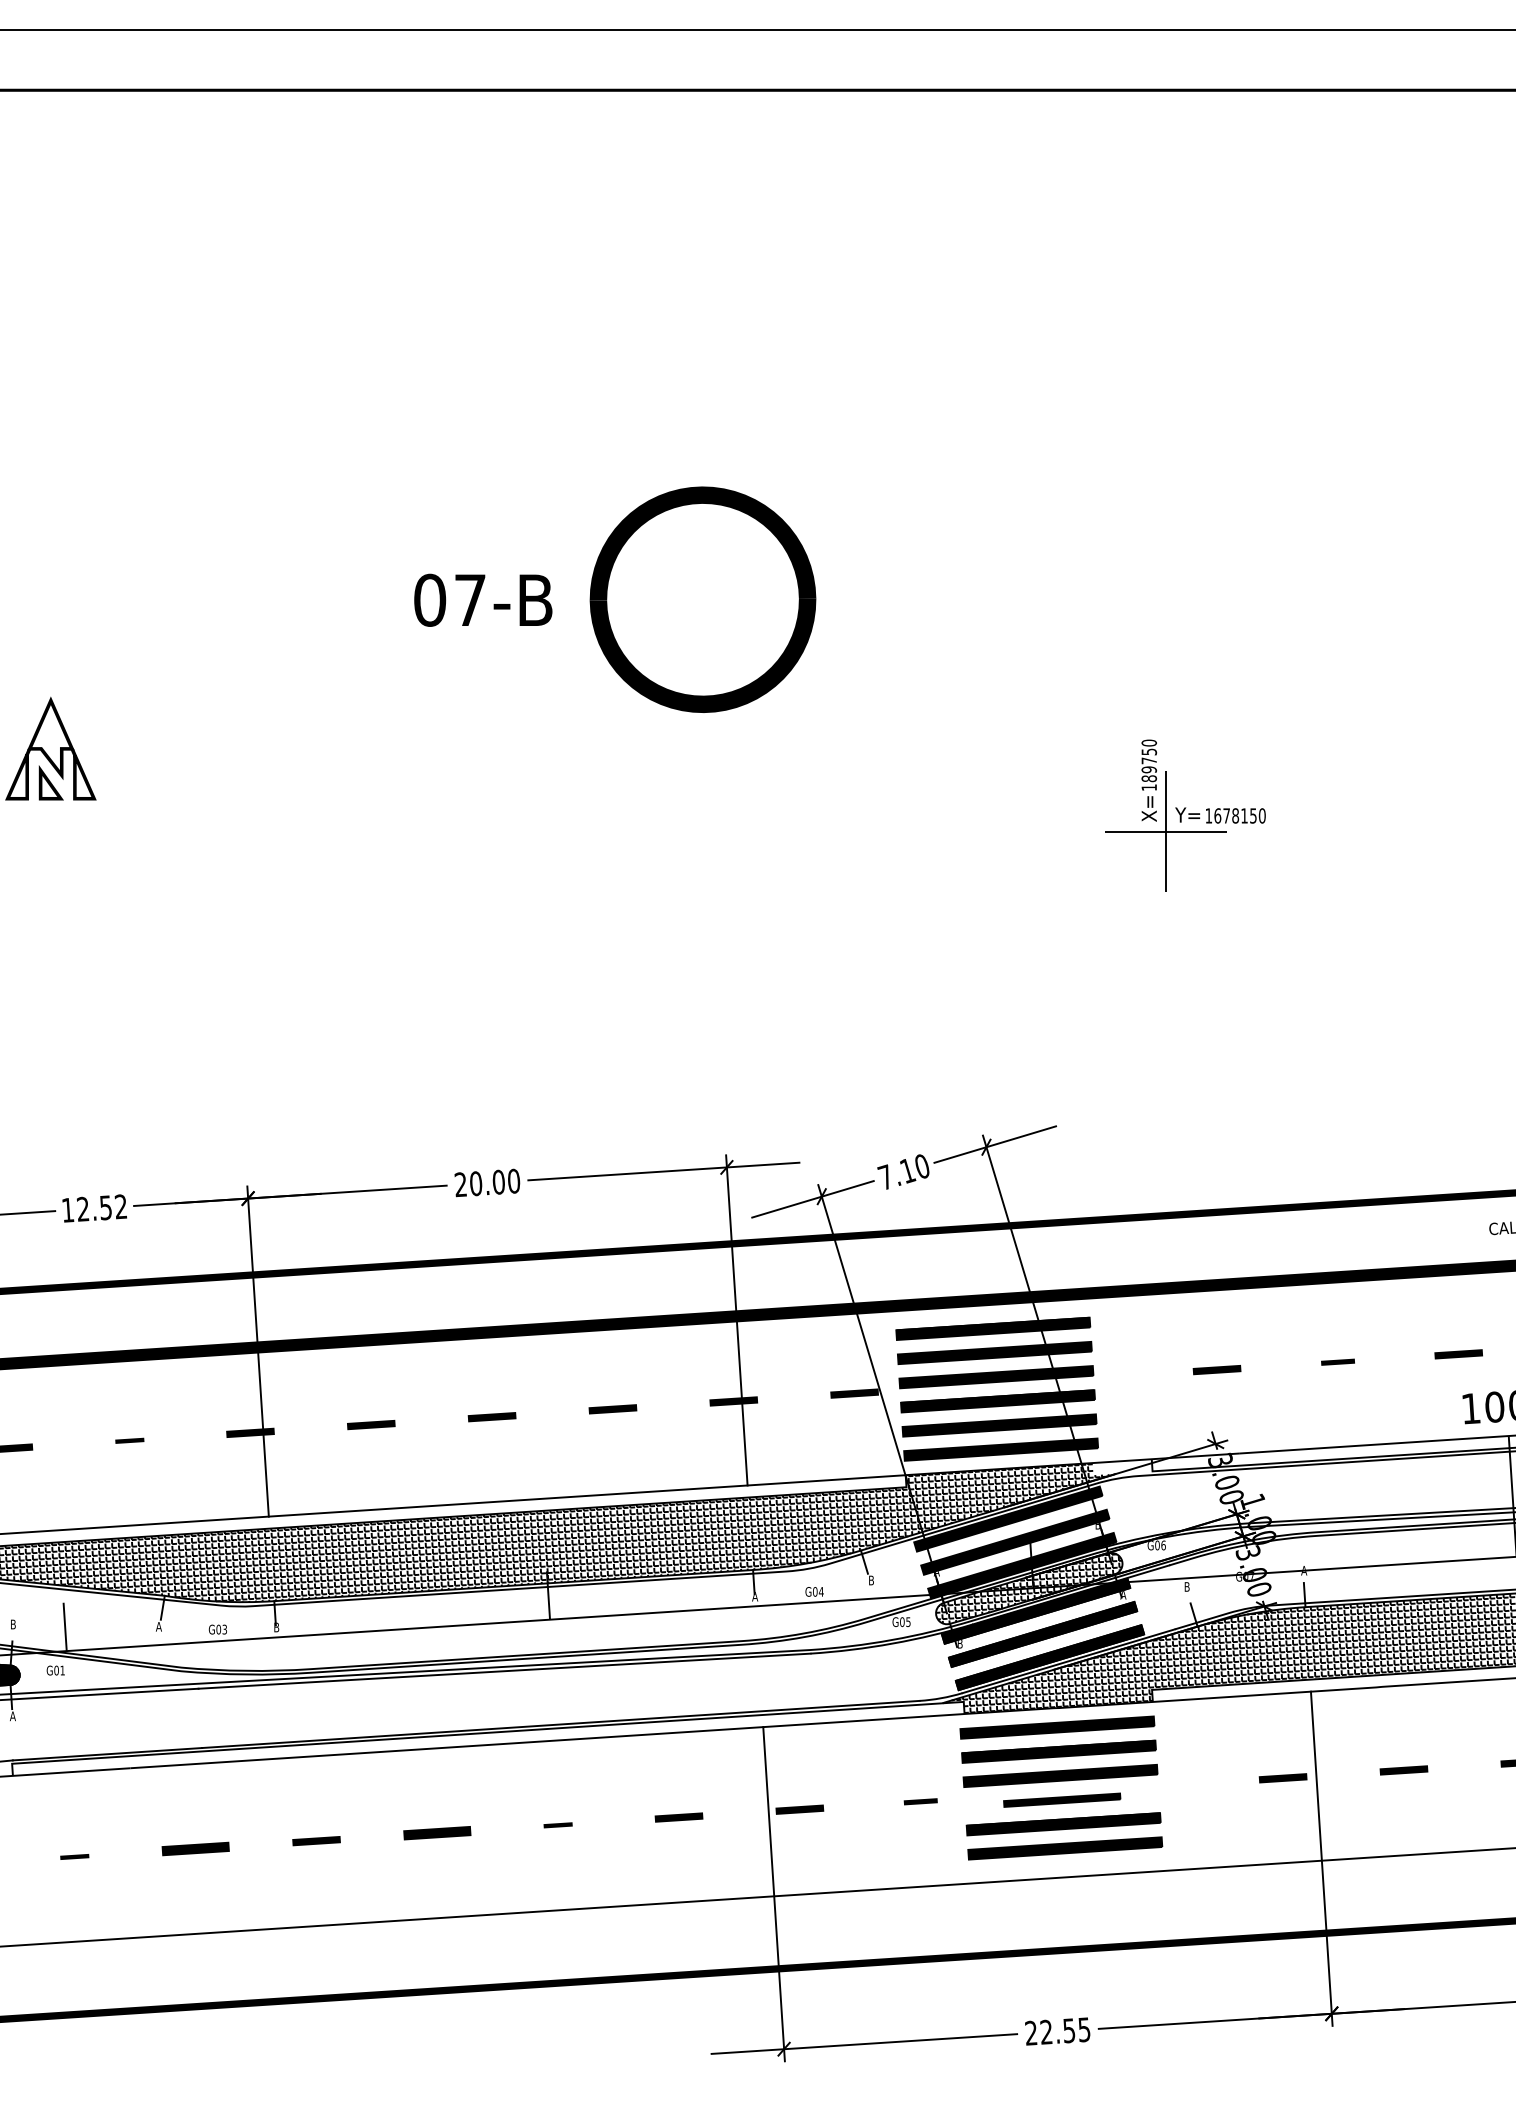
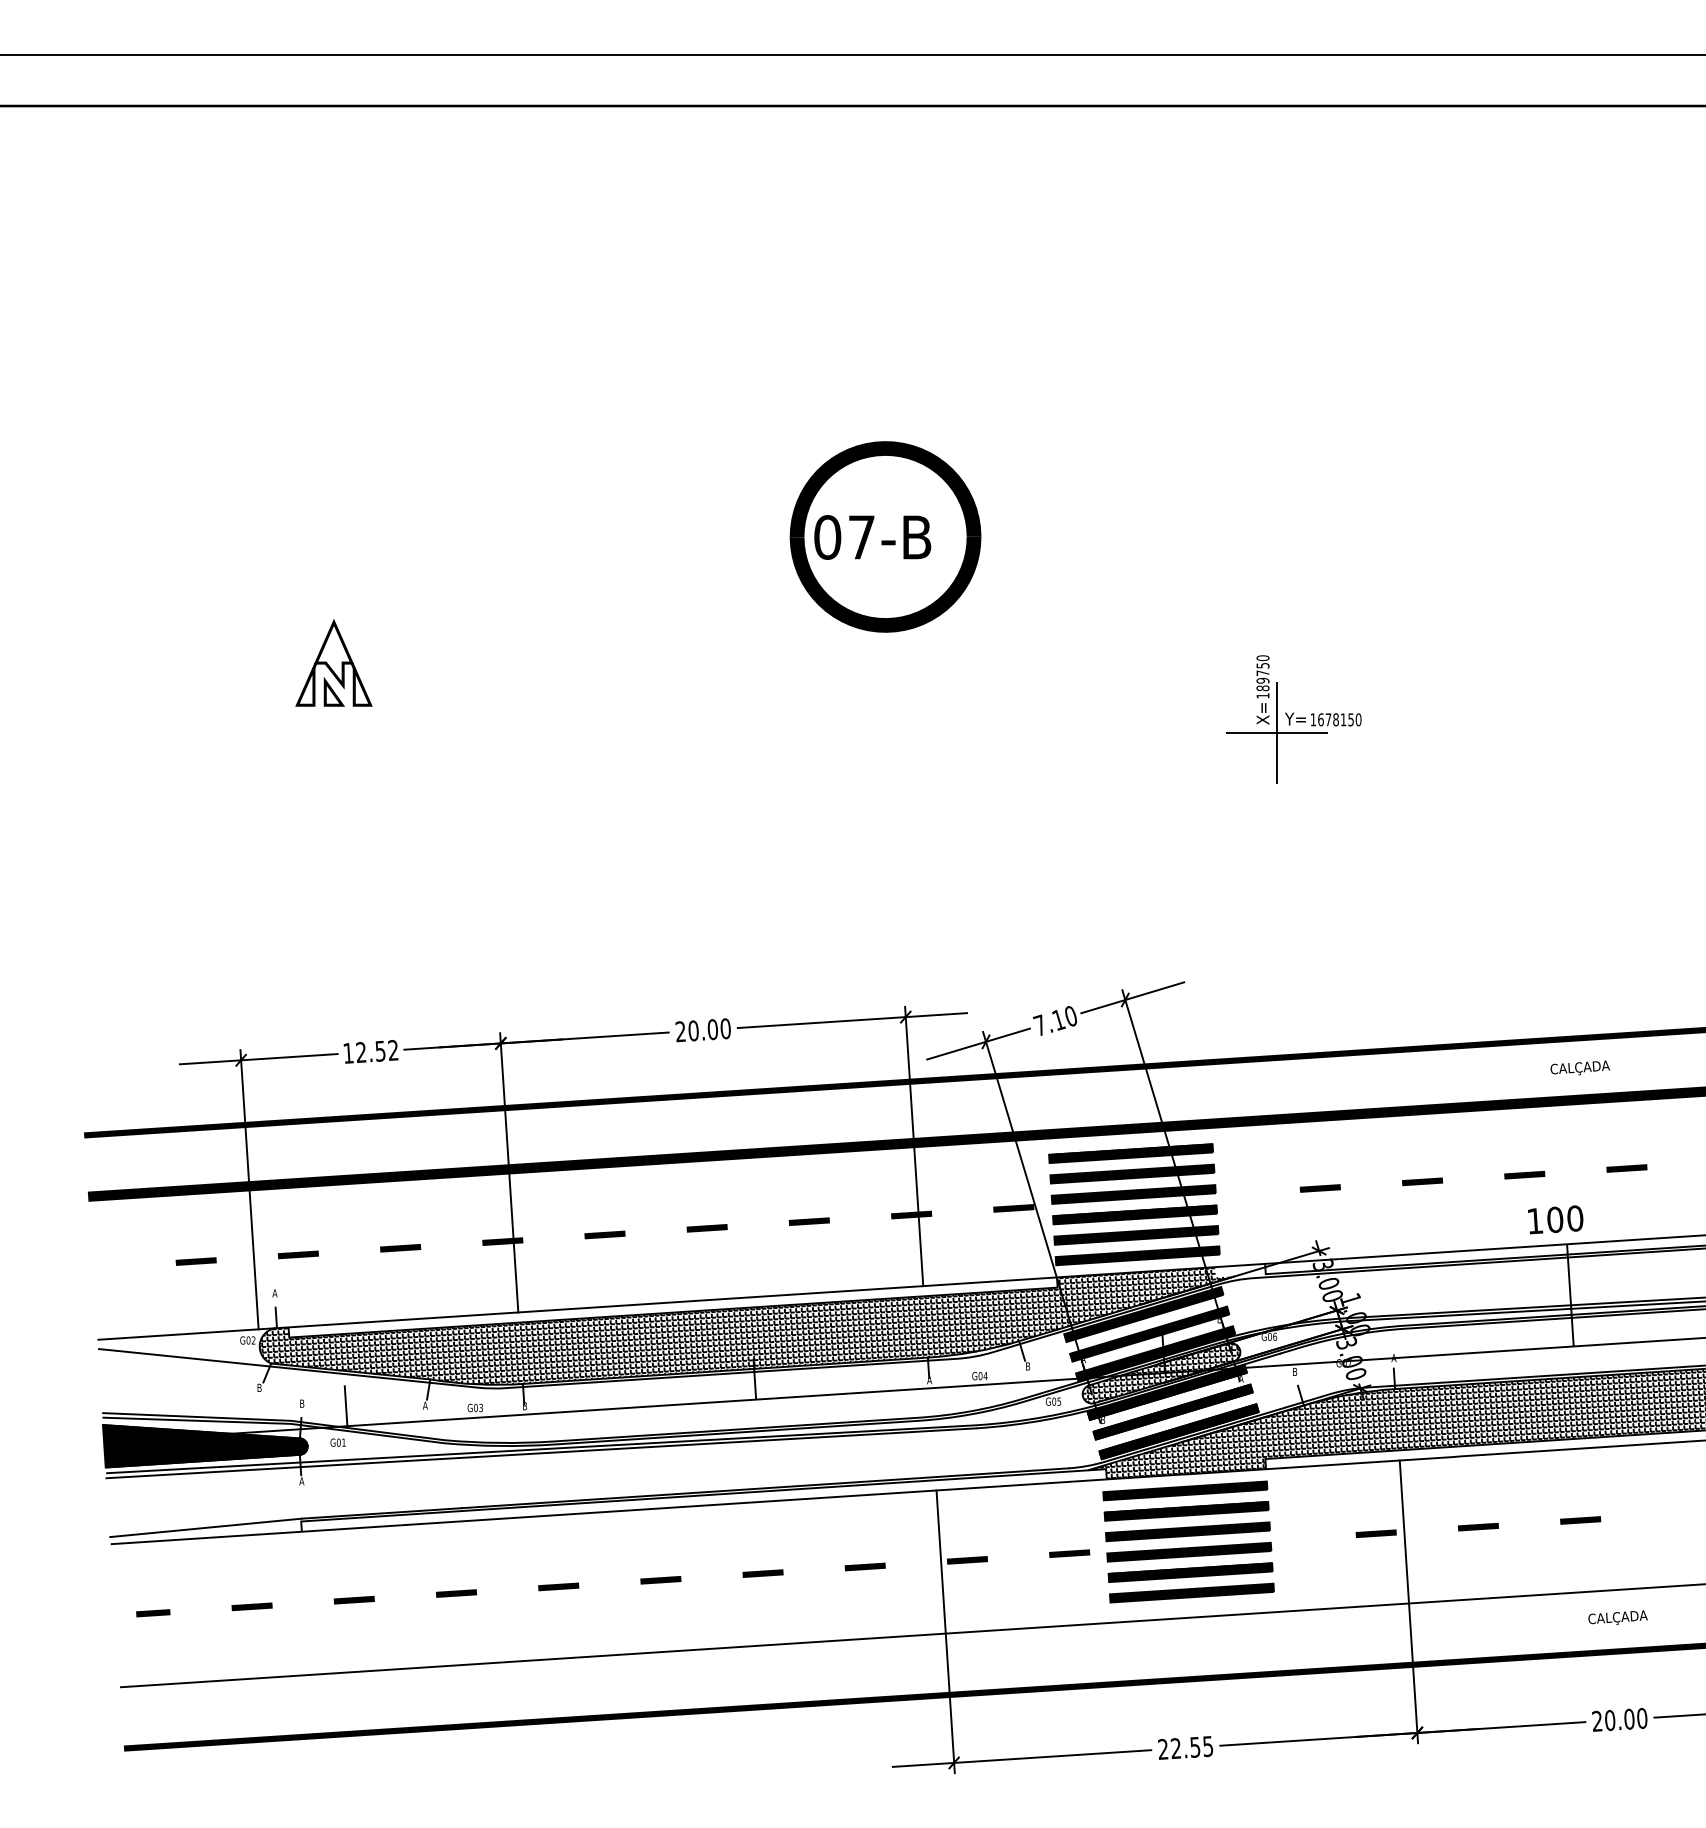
text: (483, 600) -> (872, 537), moved
part: (1337, 1361) -> (1422, 1181), size x1.43
part: (129, 1441) -> (400, 1248), size x1.67
part: (1062, 1800) -> (1189, 1552), size x1.67
part: (920, 1801) -> (1069, 1553), size x1.43
part: (557, 1825) -> (762, 1573), size x1.67
part: (436, 1833) -> (660, 1580), size x0.71
part: (195, 1848) -> (456, 1593), size x0.71
part: (73, 1857) -> (353, 1600), size x1.67

